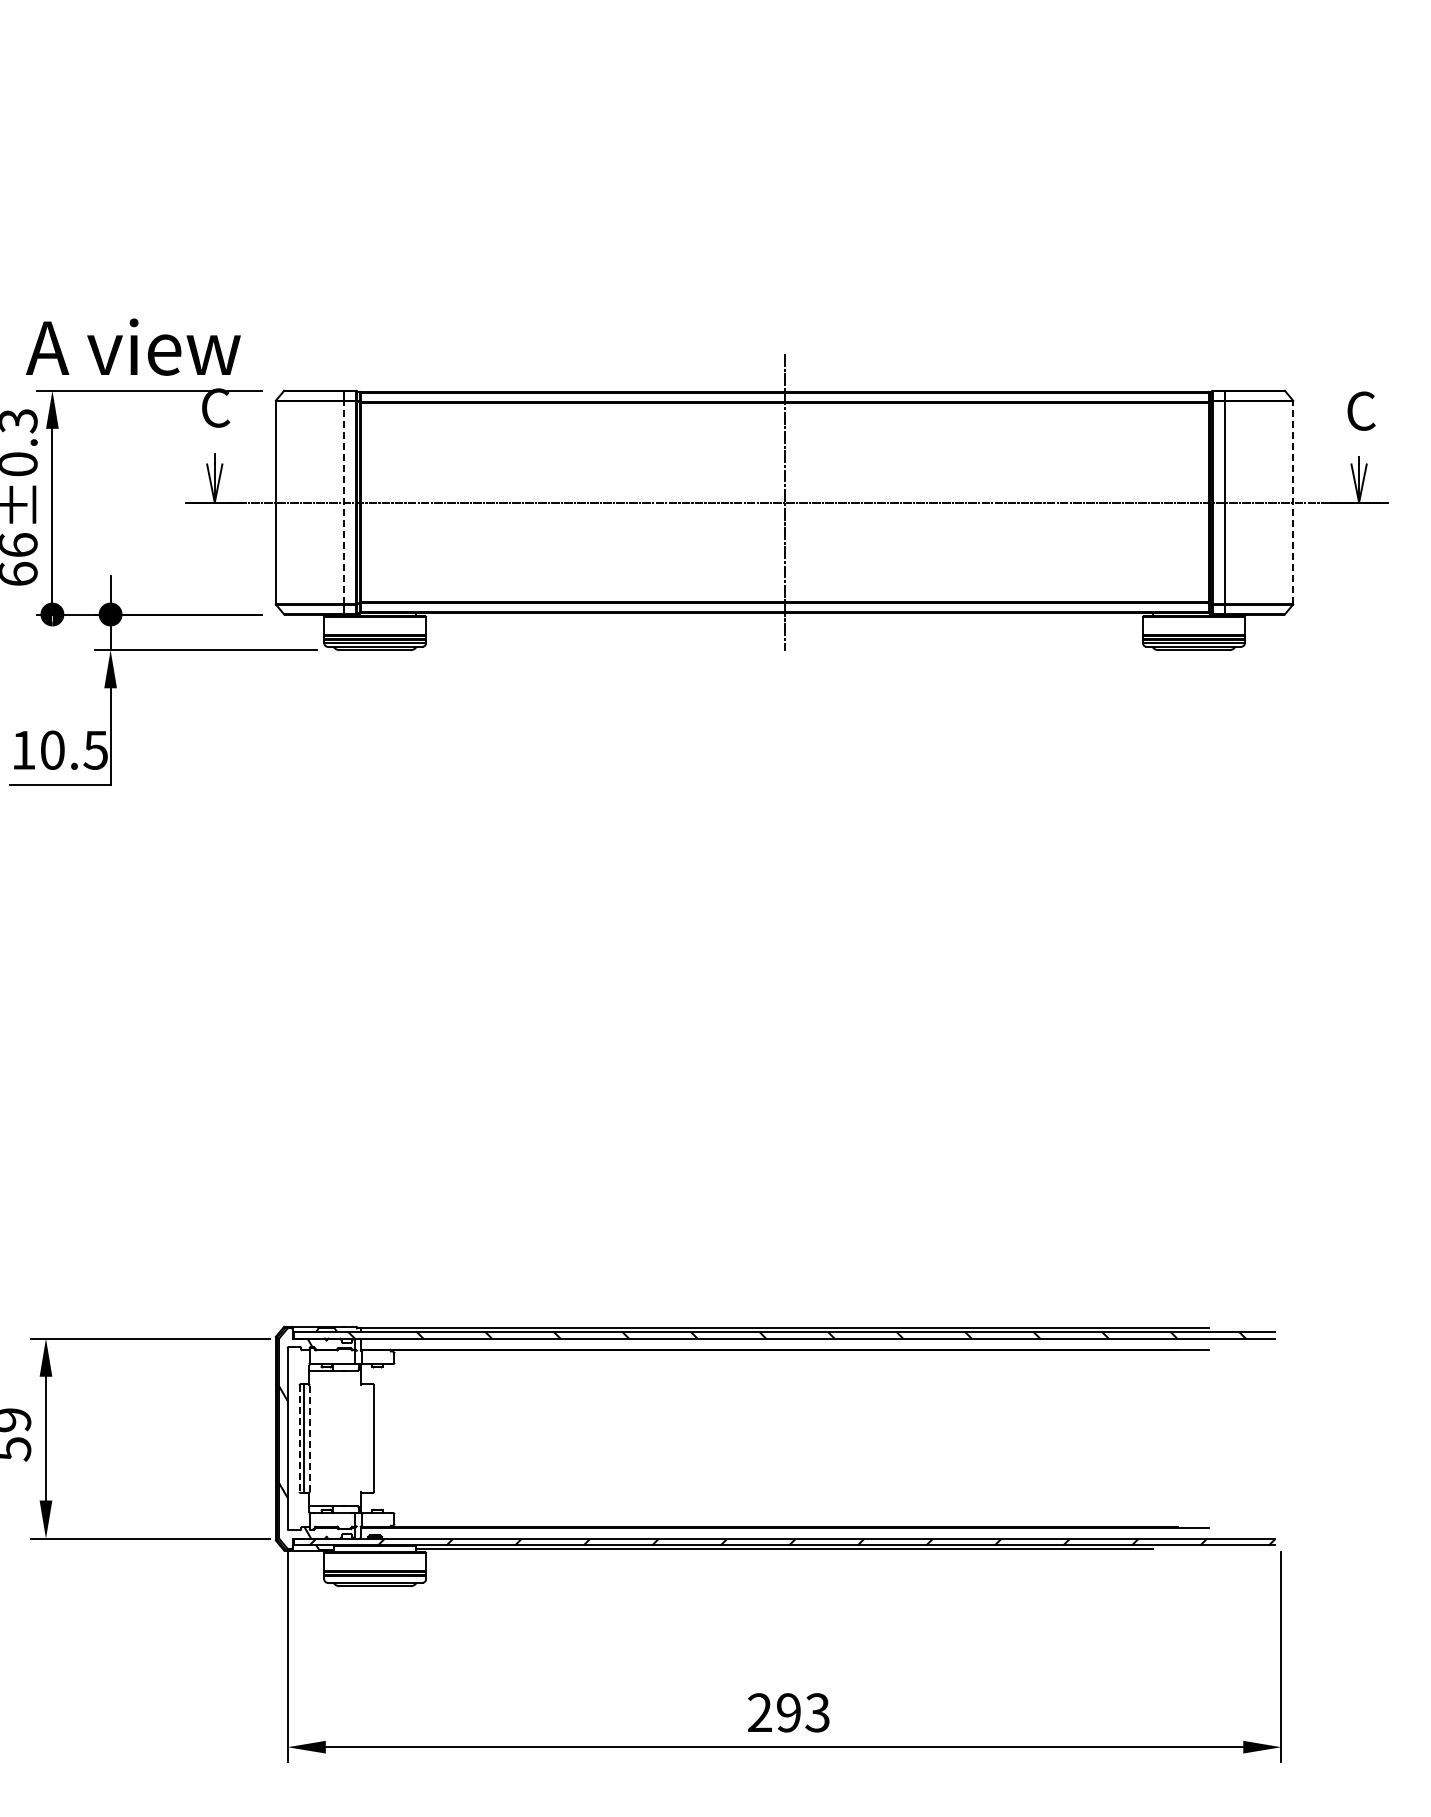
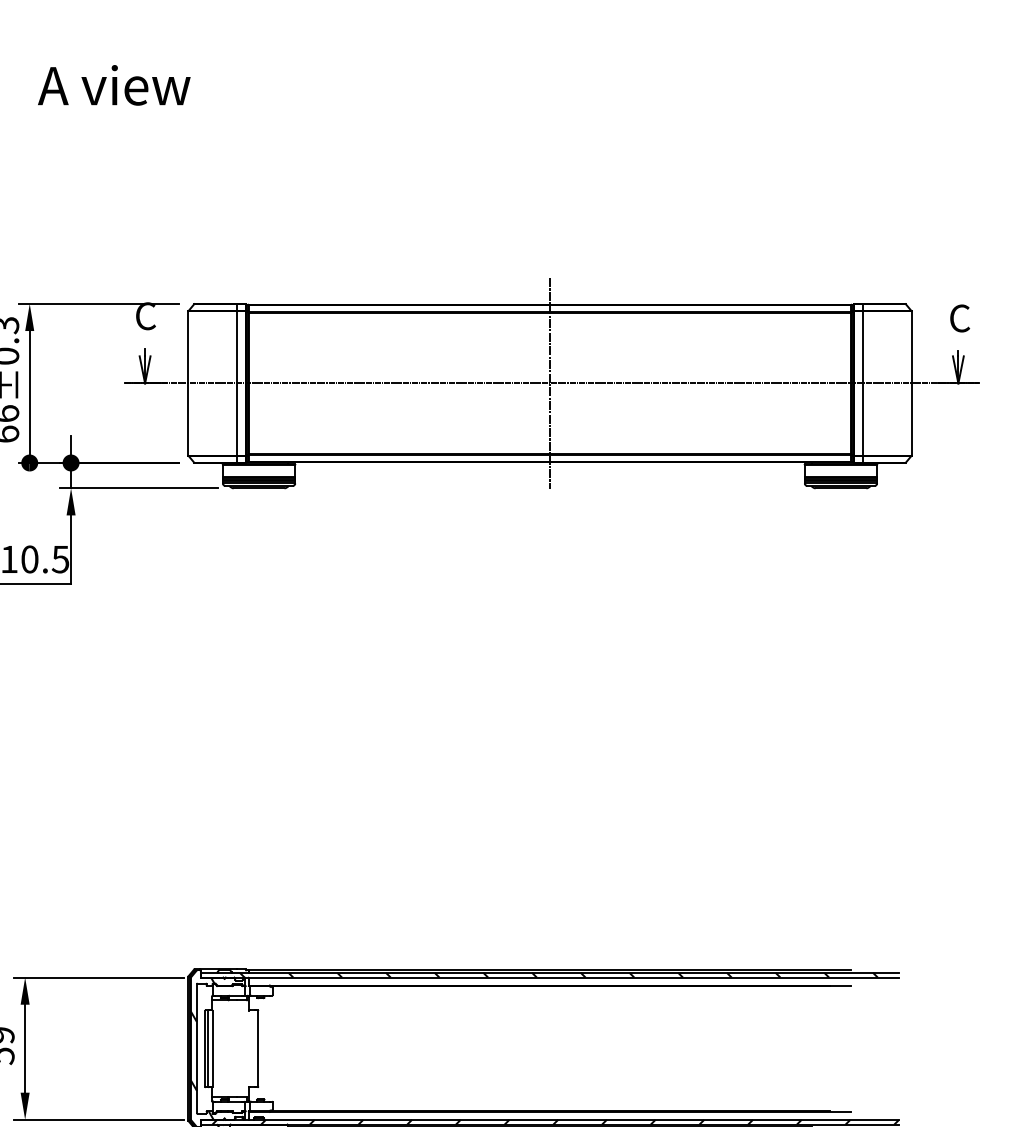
text: (133, 346) -> (114, 84), moved
line: (343, 502) -> (236, 383), dashed -> solid
line: (1293, 502) -> (911, 383), dashed -> solid
line: (309, 1438) -> (212, 1048), dashed -> solid
line: (299, 1439) -> (205, 1049), dashed -> solid

